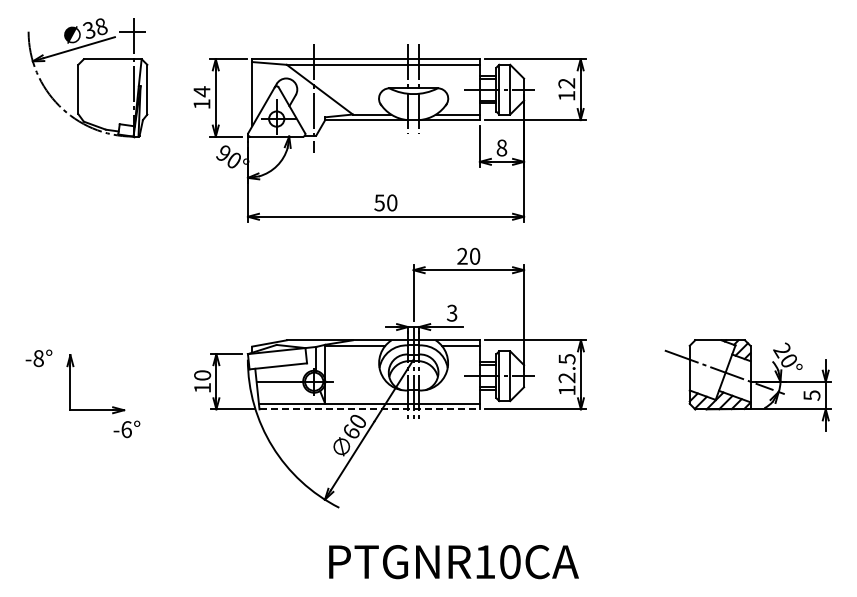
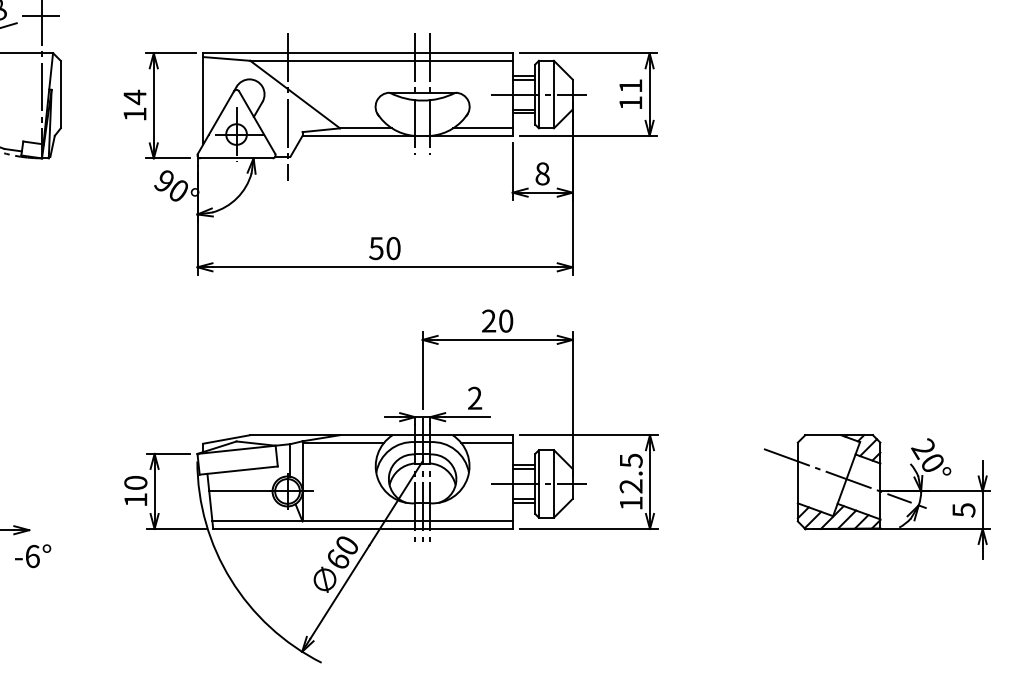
text: (566, 83) -> (630, 86), 12 -> 11
text: (451, 313) -> (474, 398), 3 -> 2
line: (370, 409) -> (364, 529), dashed -> solid

